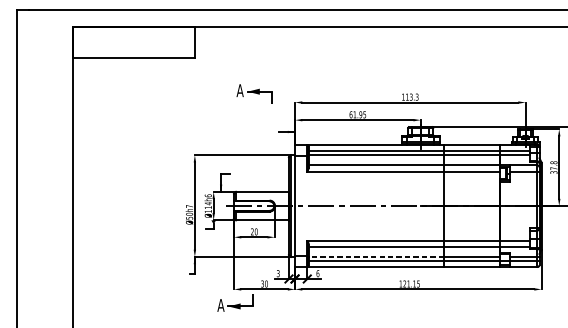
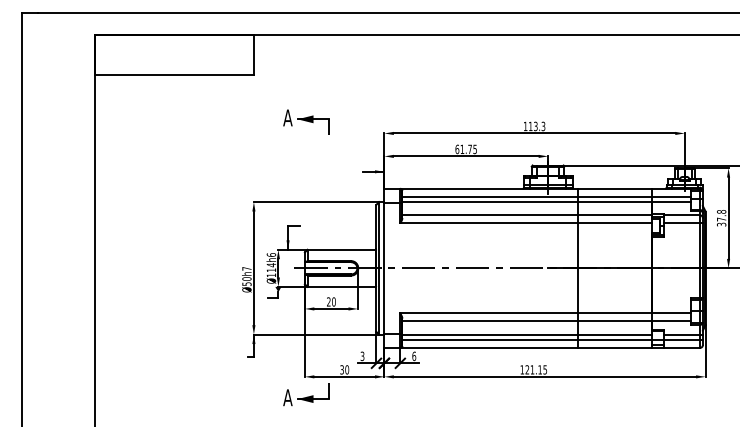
part: (254, 93) -> (306, 121), moved
text: (360, 114) -> (469, 149), 61.95 -> 61.75
line: (376, 256) -> (490, 334), dashed -> solid

